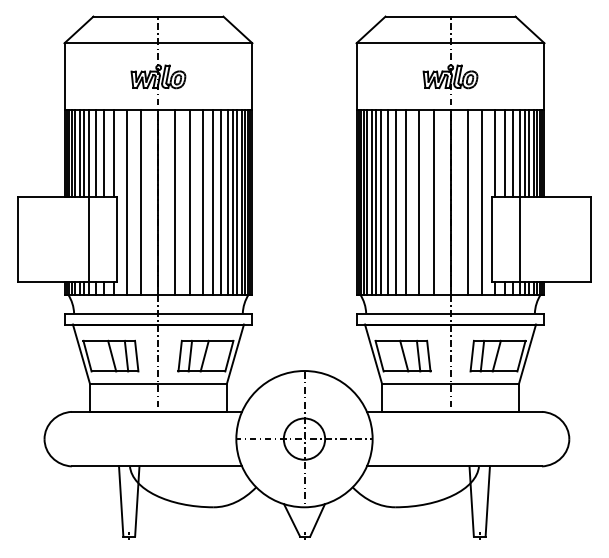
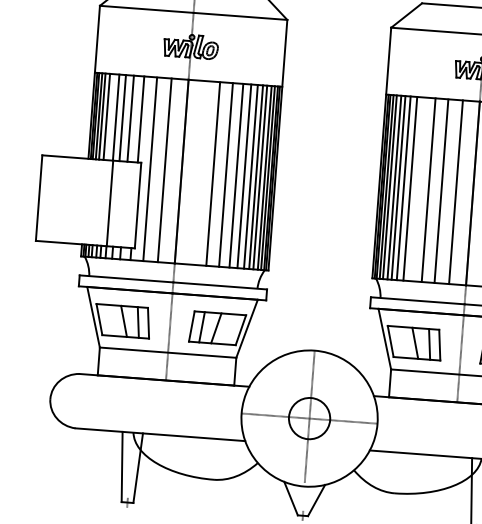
line: (83, 153) -> (110, 117), removed
line: (175, 202) -> (198, 172), removed
line: (395, 202) -> (418, 189), removed

